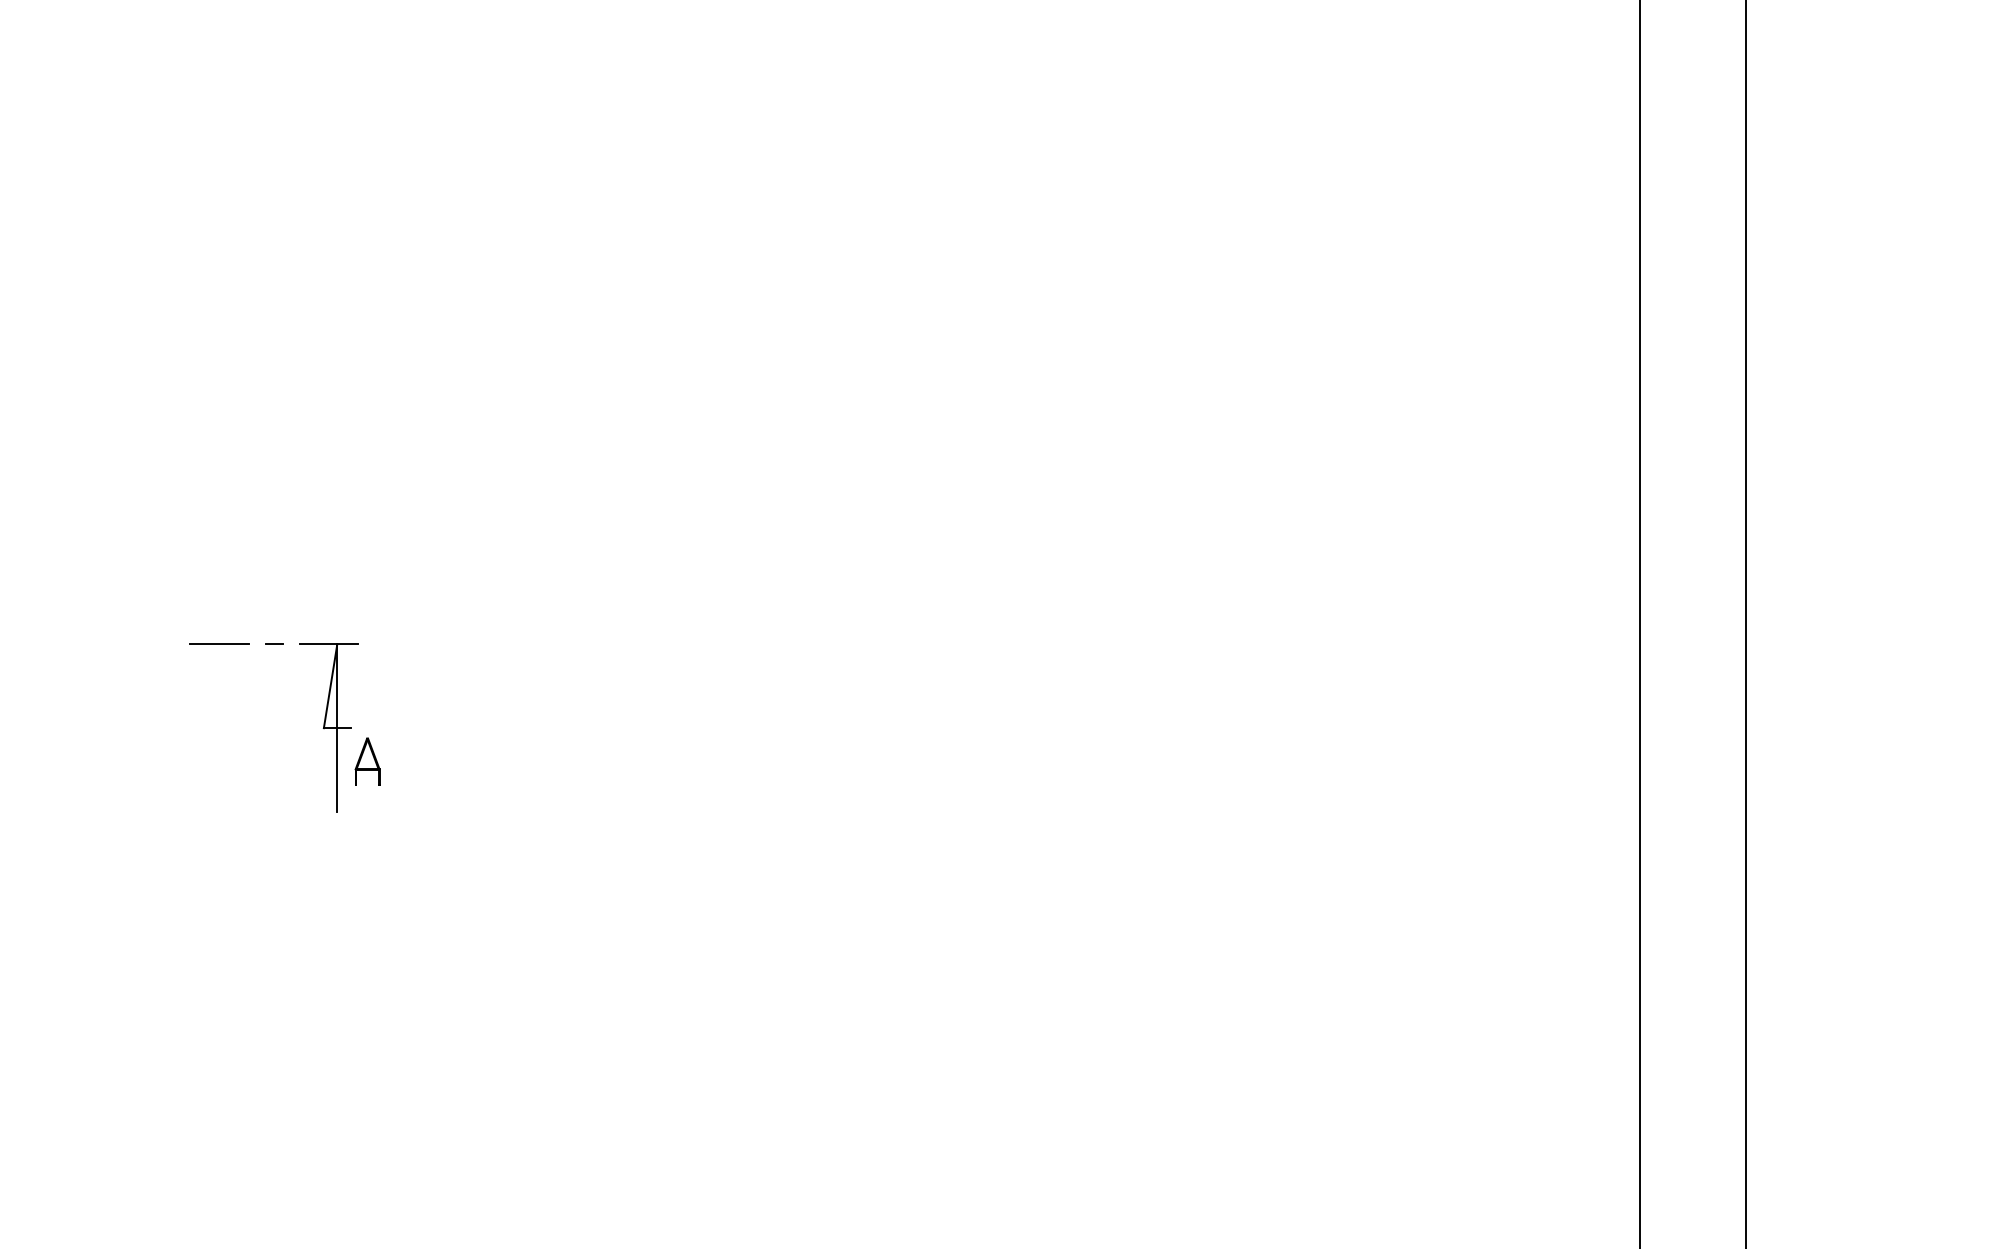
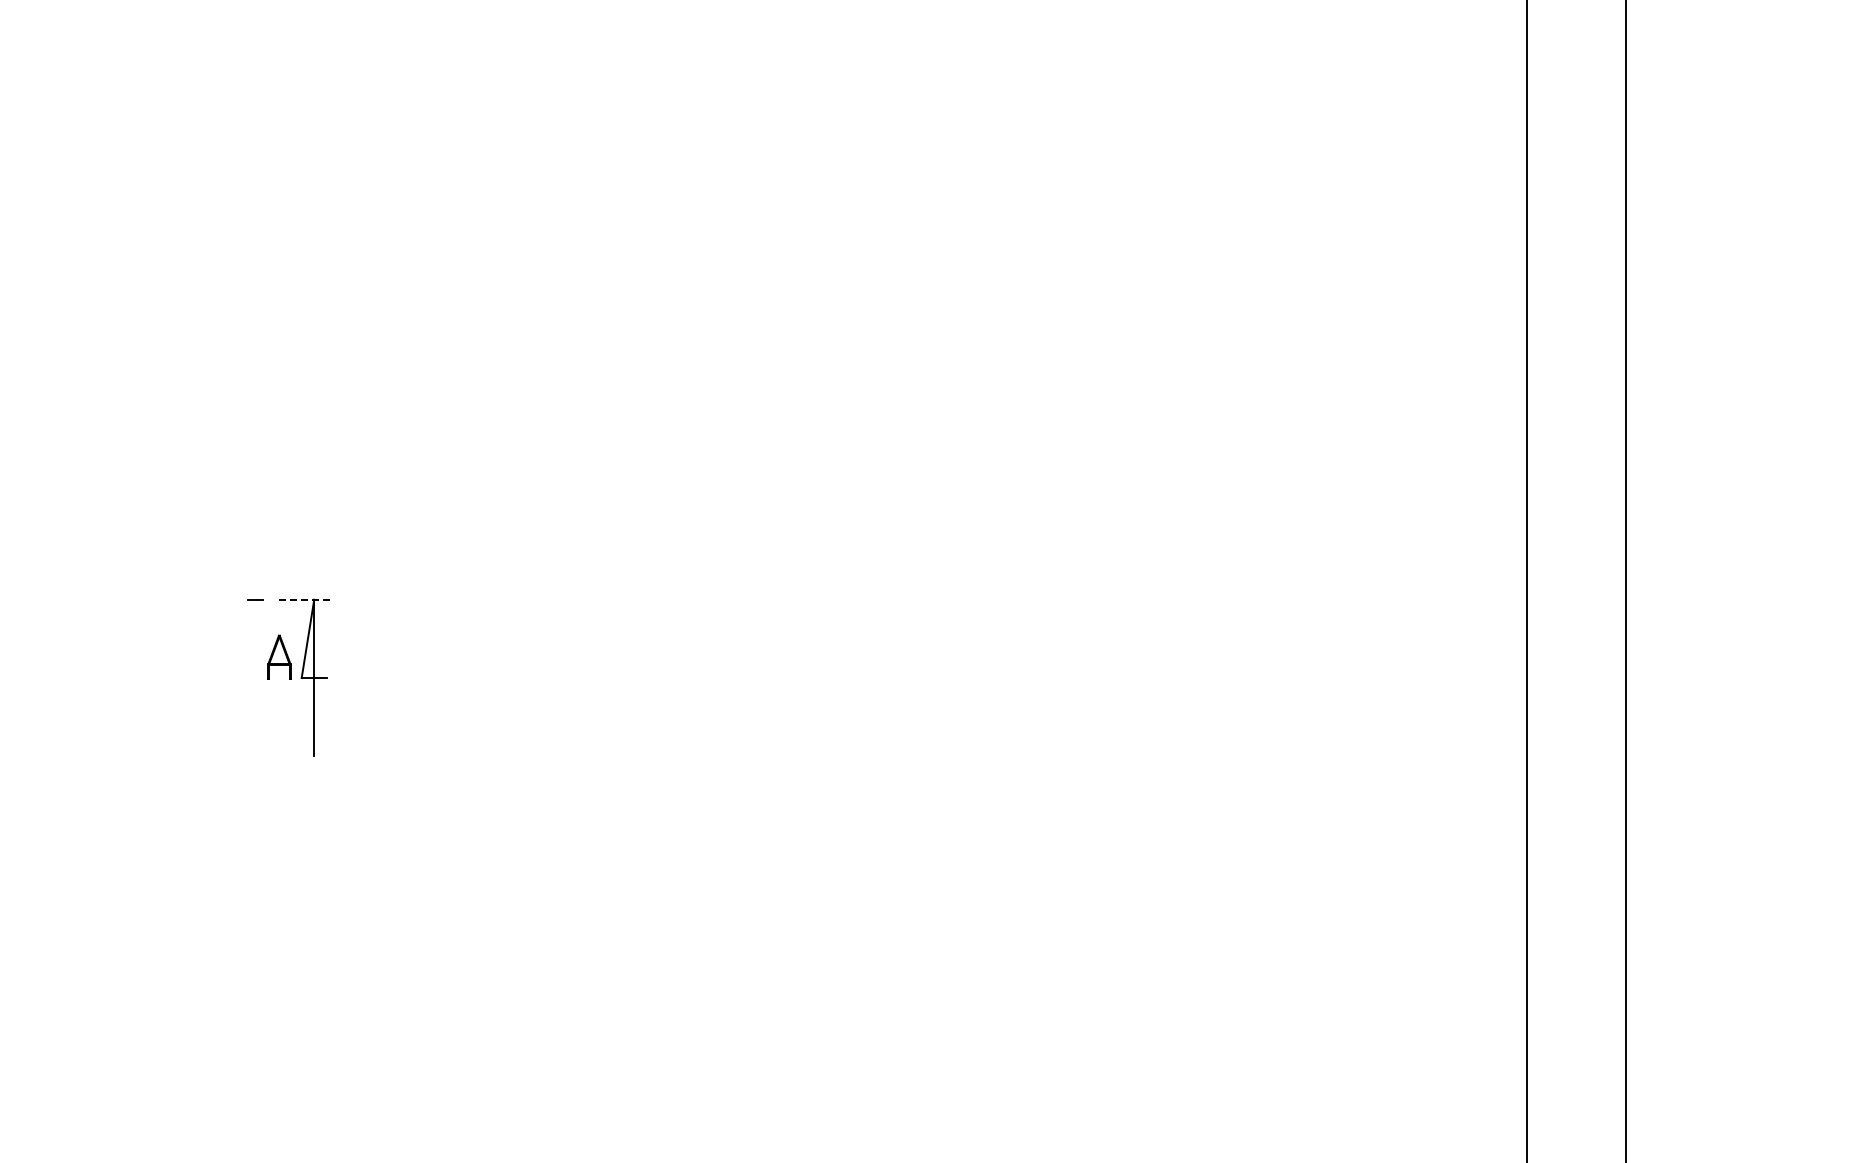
line: (219, 643) -> (204, 599), removed
line: (329, 643) -> (306, 599), solid -> dashed
part: (367, 760) -> (279, 656), moved

